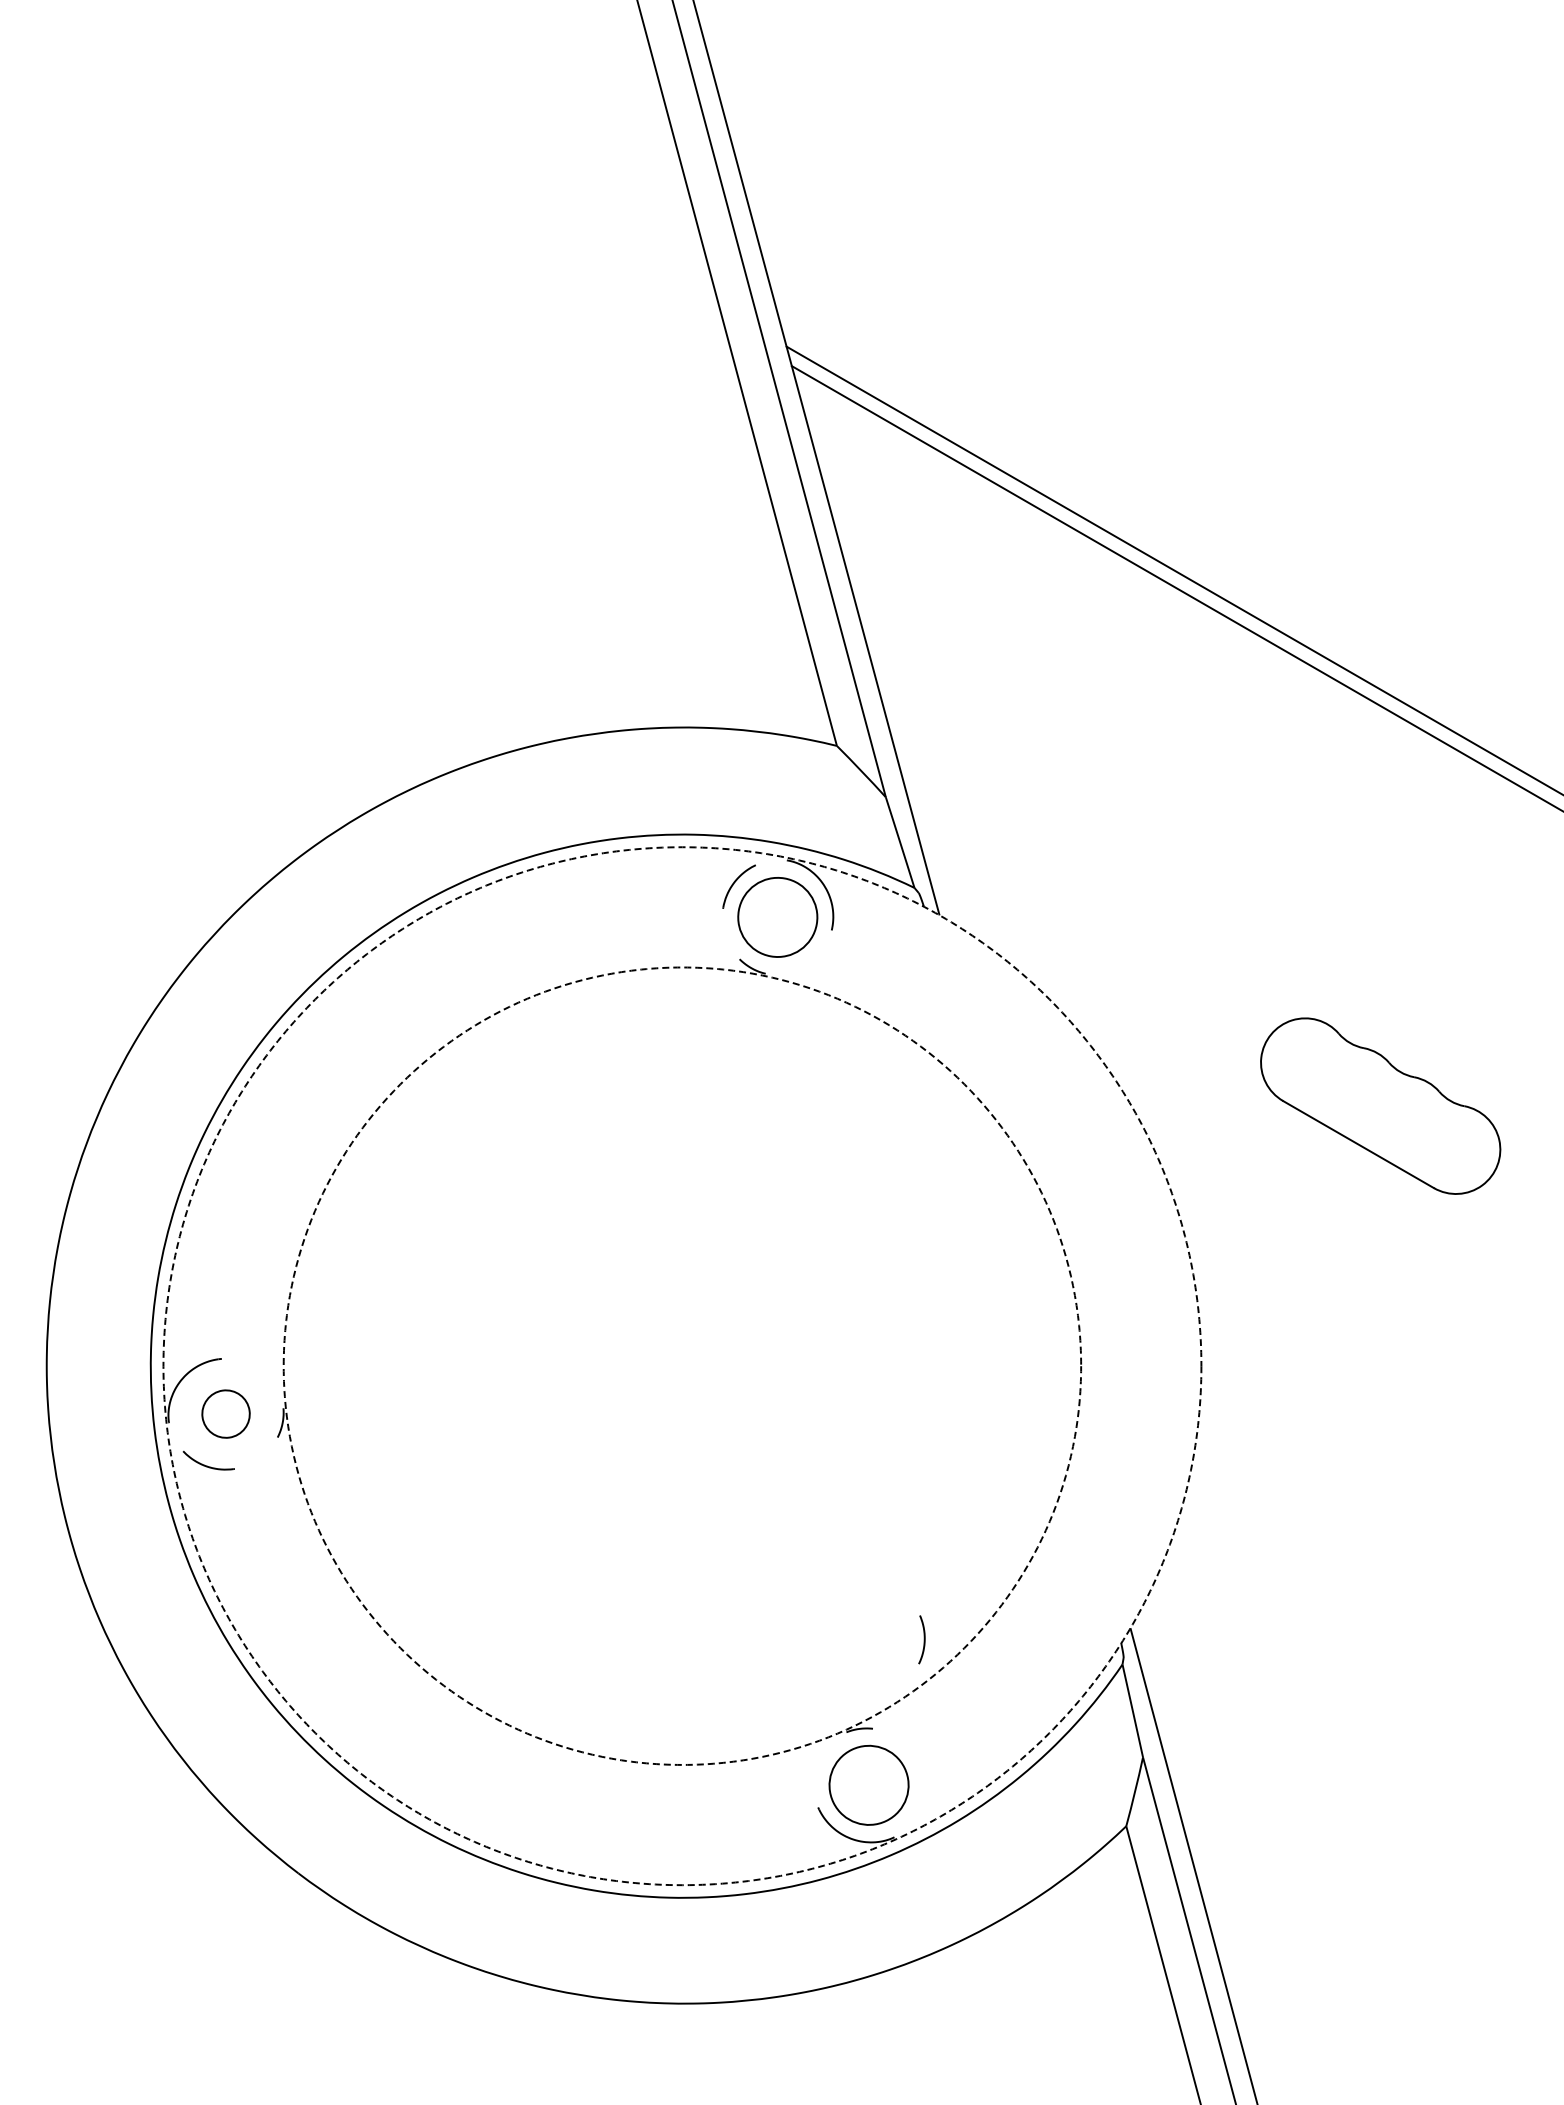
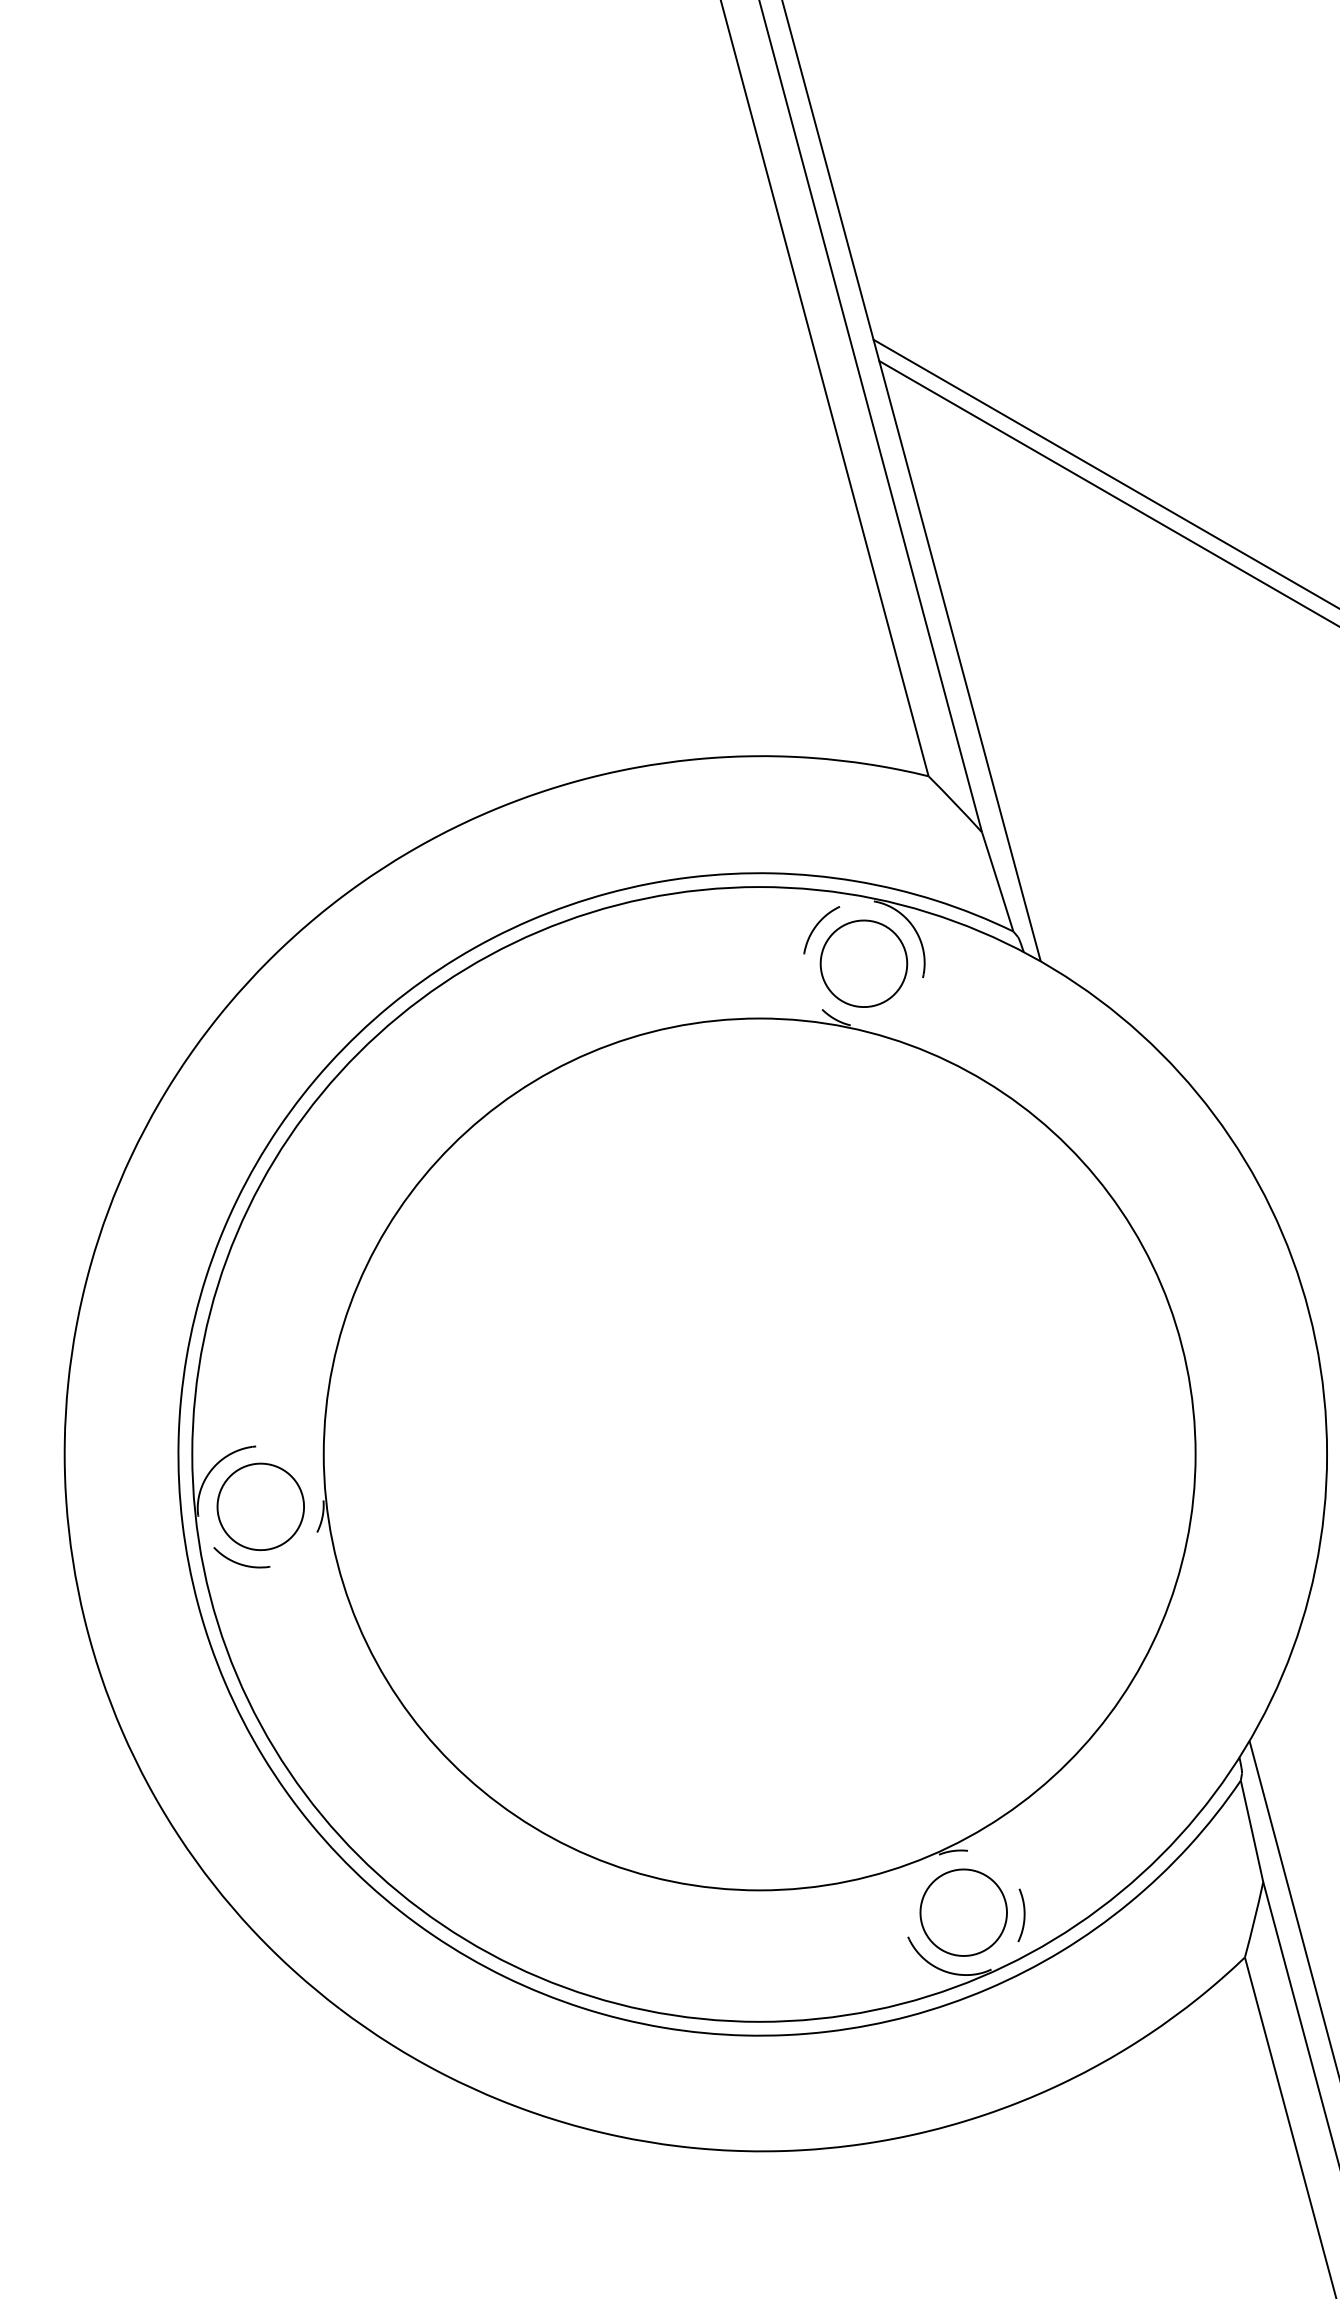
circle: (682, 1365) -> (759, 1453), dashed -> solid
circle: (682, 1366) -> (759, 1454), dashed -> solid
part: (225, 1413) -> (260, 1506), size x1.67
curve: (923, 1639) -> (1023, 1915), moved

